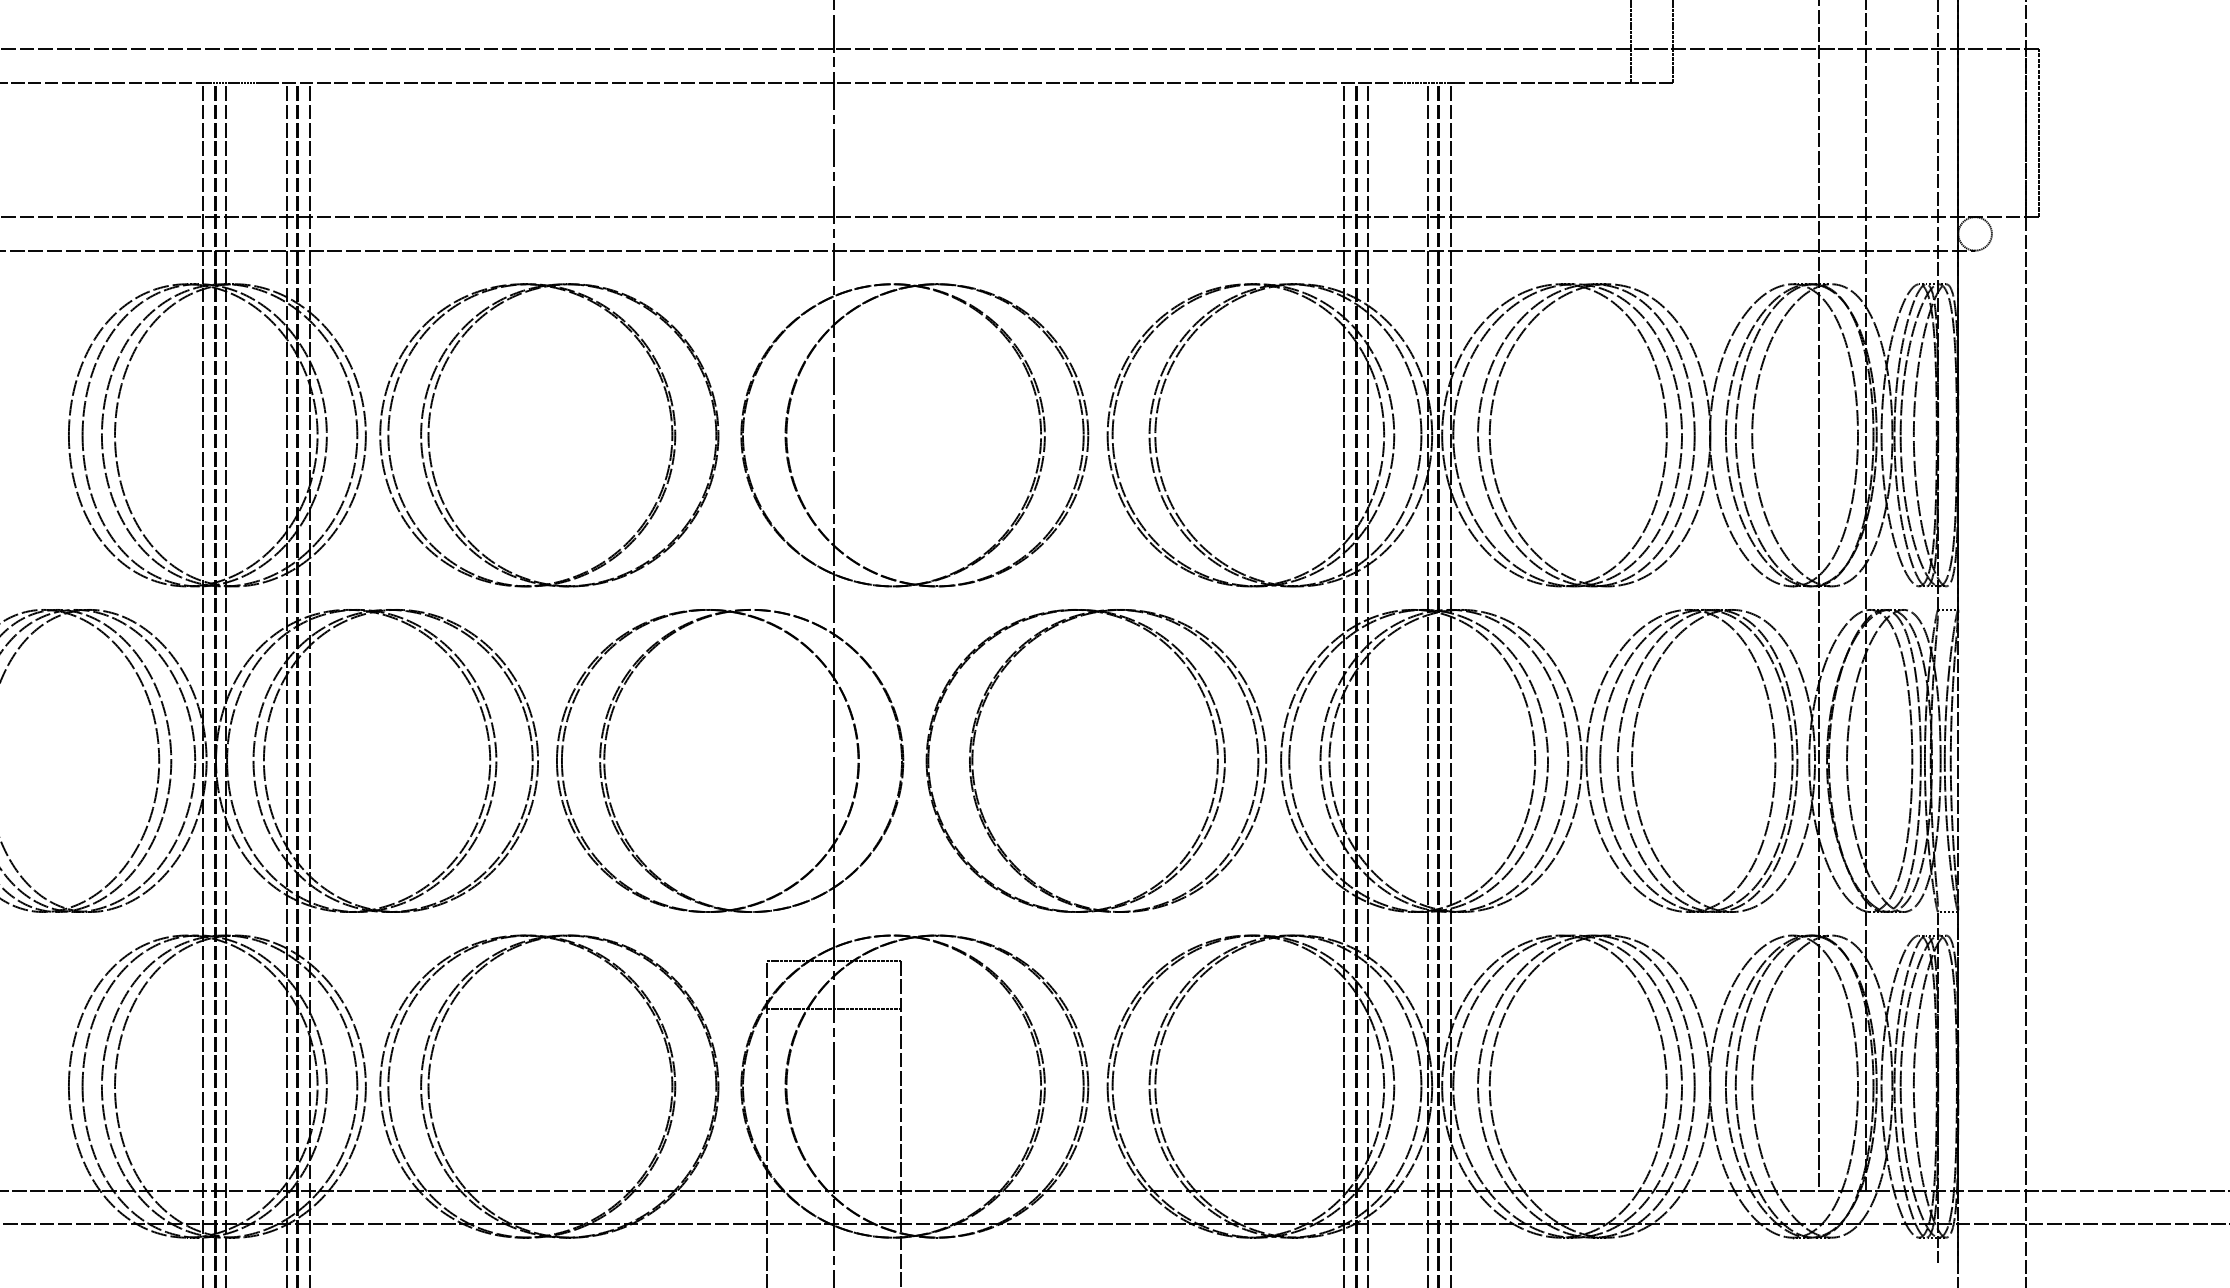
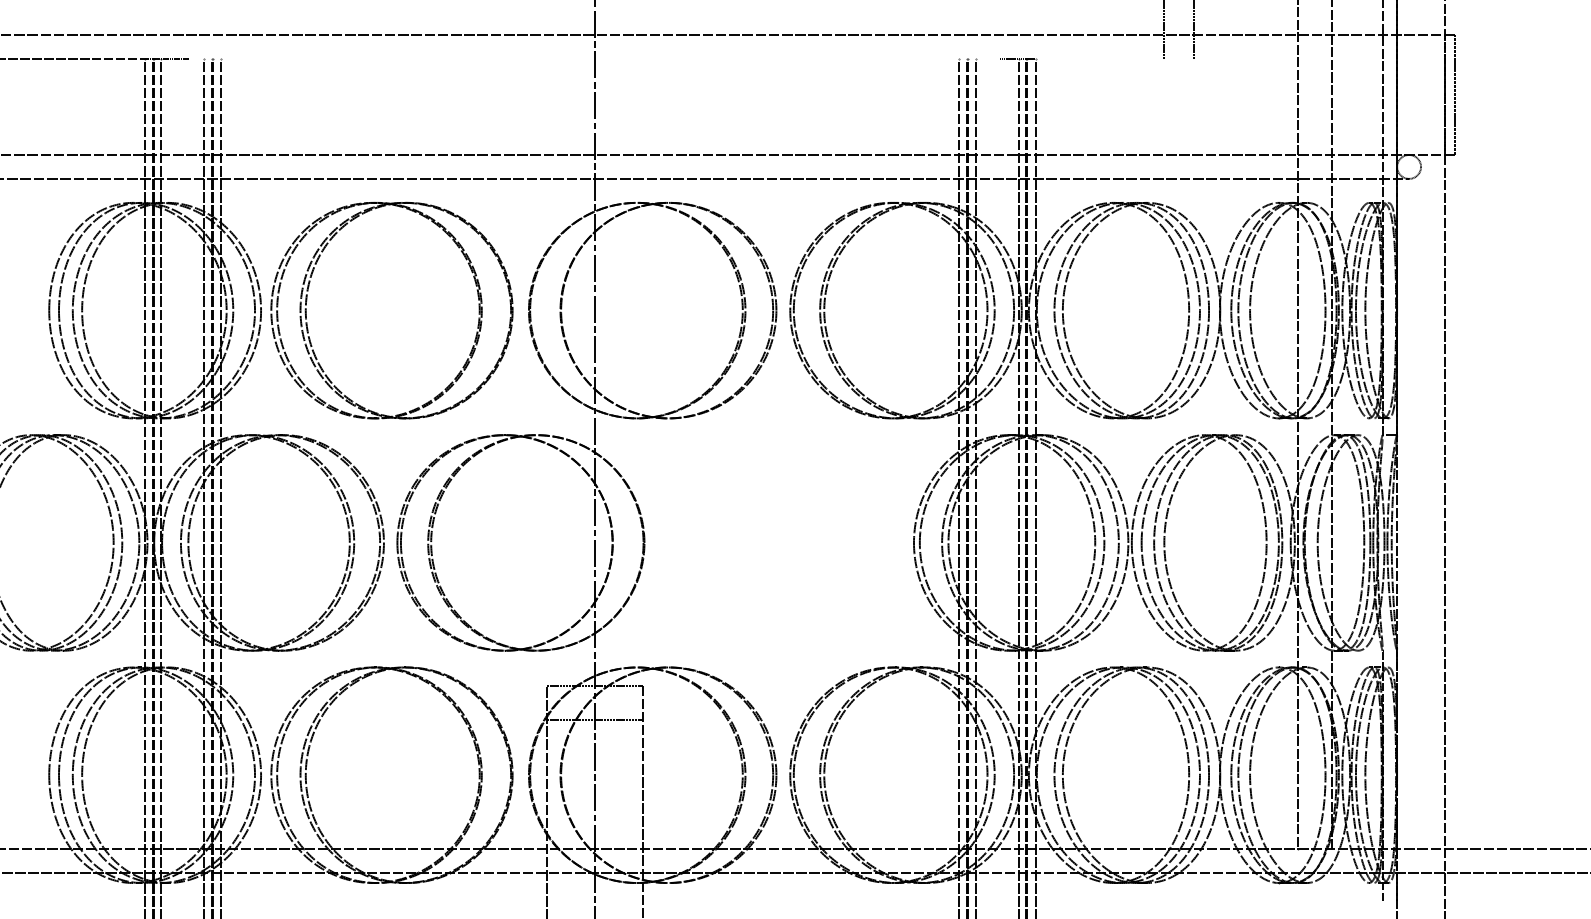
line: (833, 83) -> (594, 59), removed
line: (1562, 83) -> (1114, 59), removed
part: (1215, 753) -> (867, 537), removed

